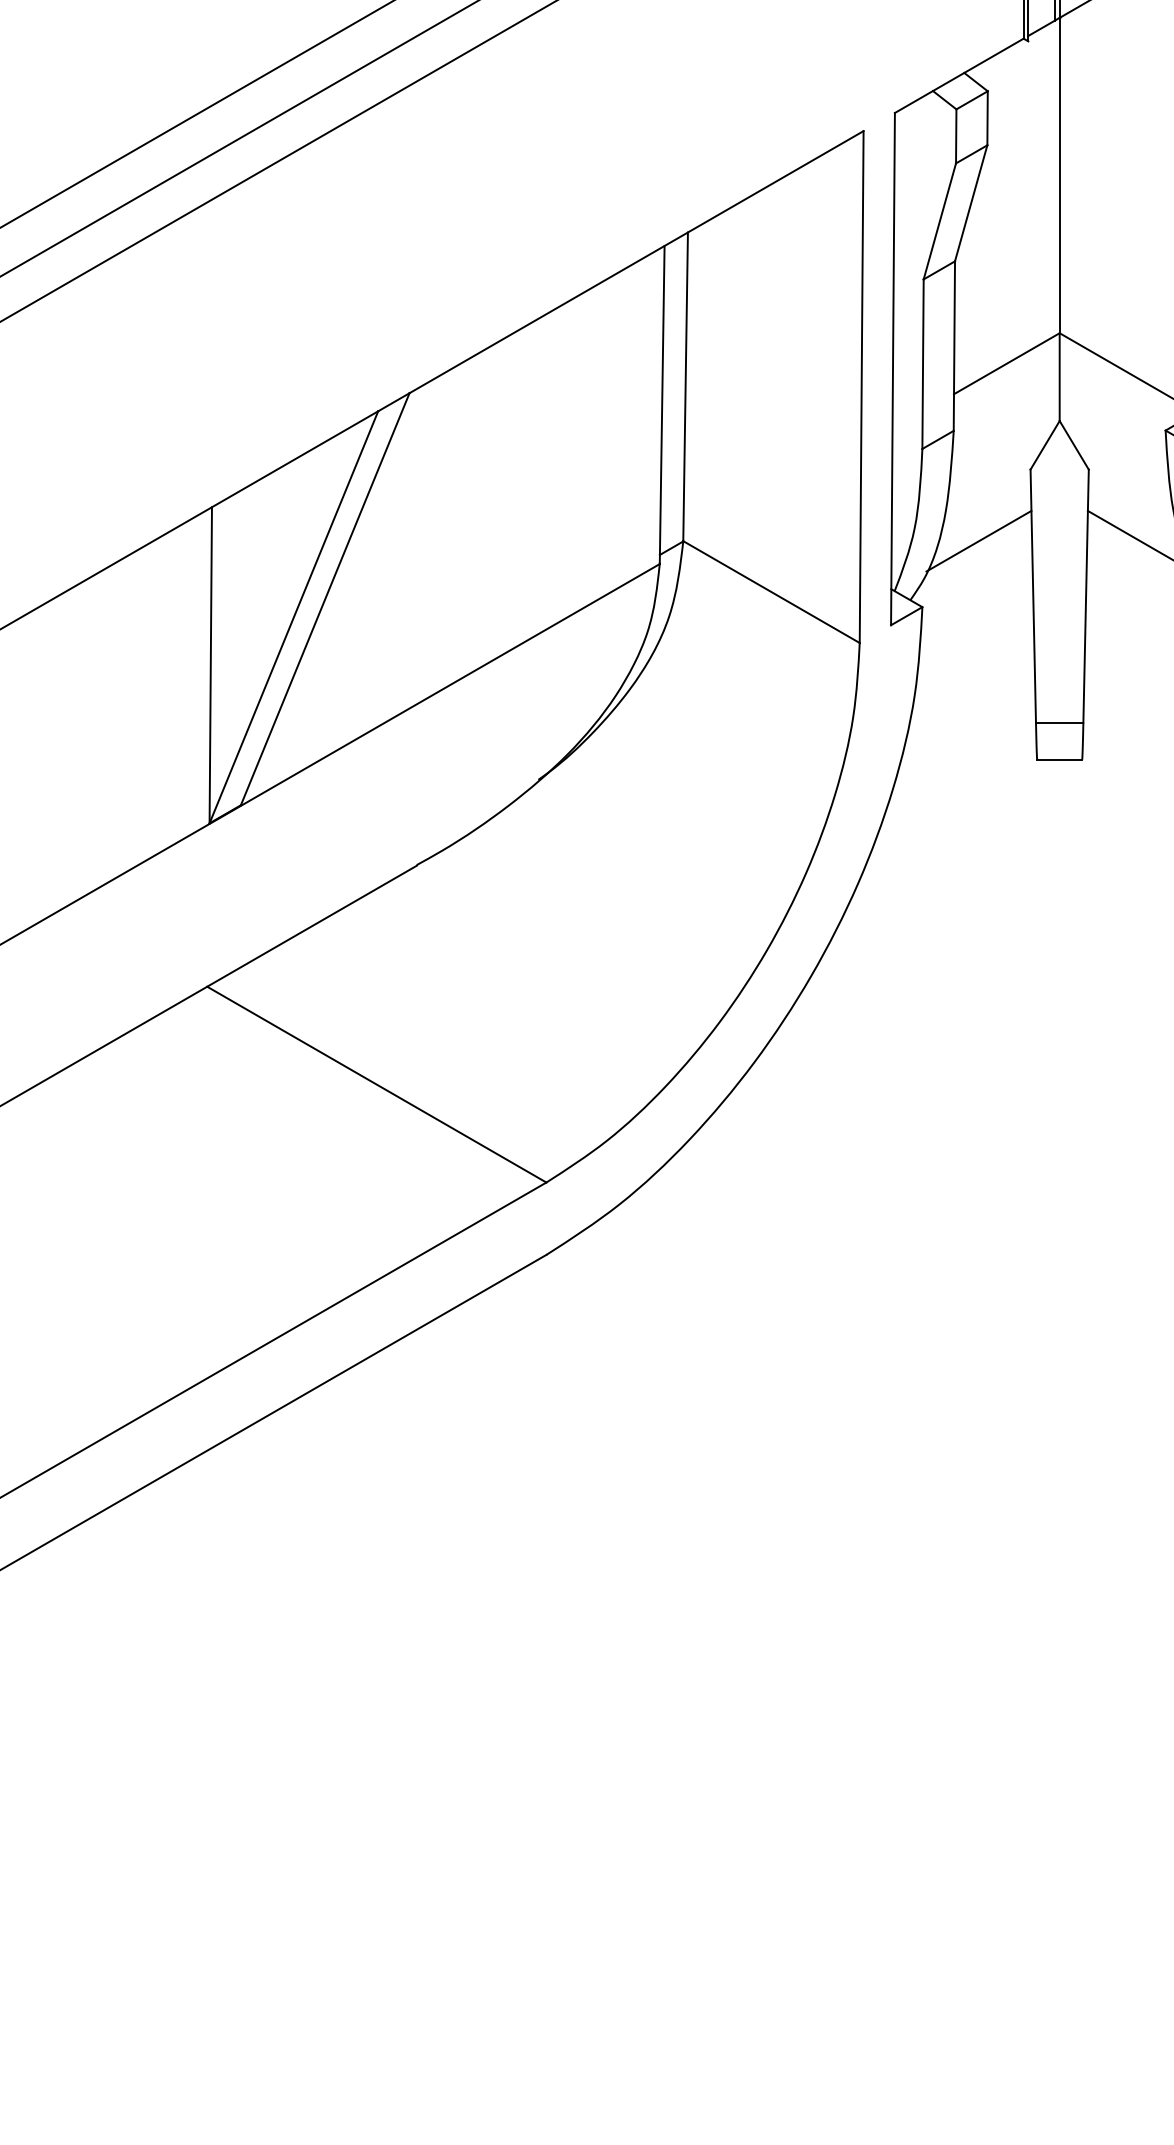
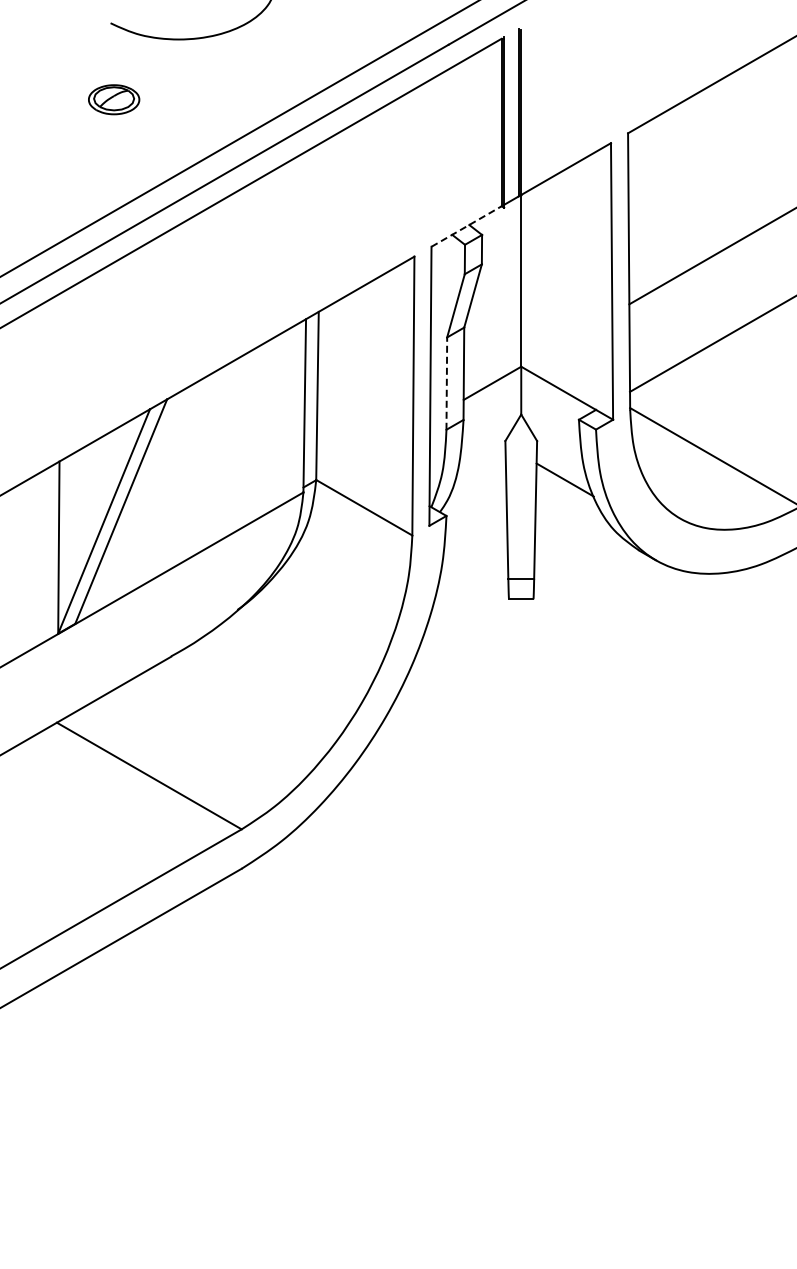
line: (960, 75) -> (467, 226), solid -> dashed
line: (922, 363) -> (446, 383), solid -> dashed
line: (977, 540) -> (476, 479), removed

